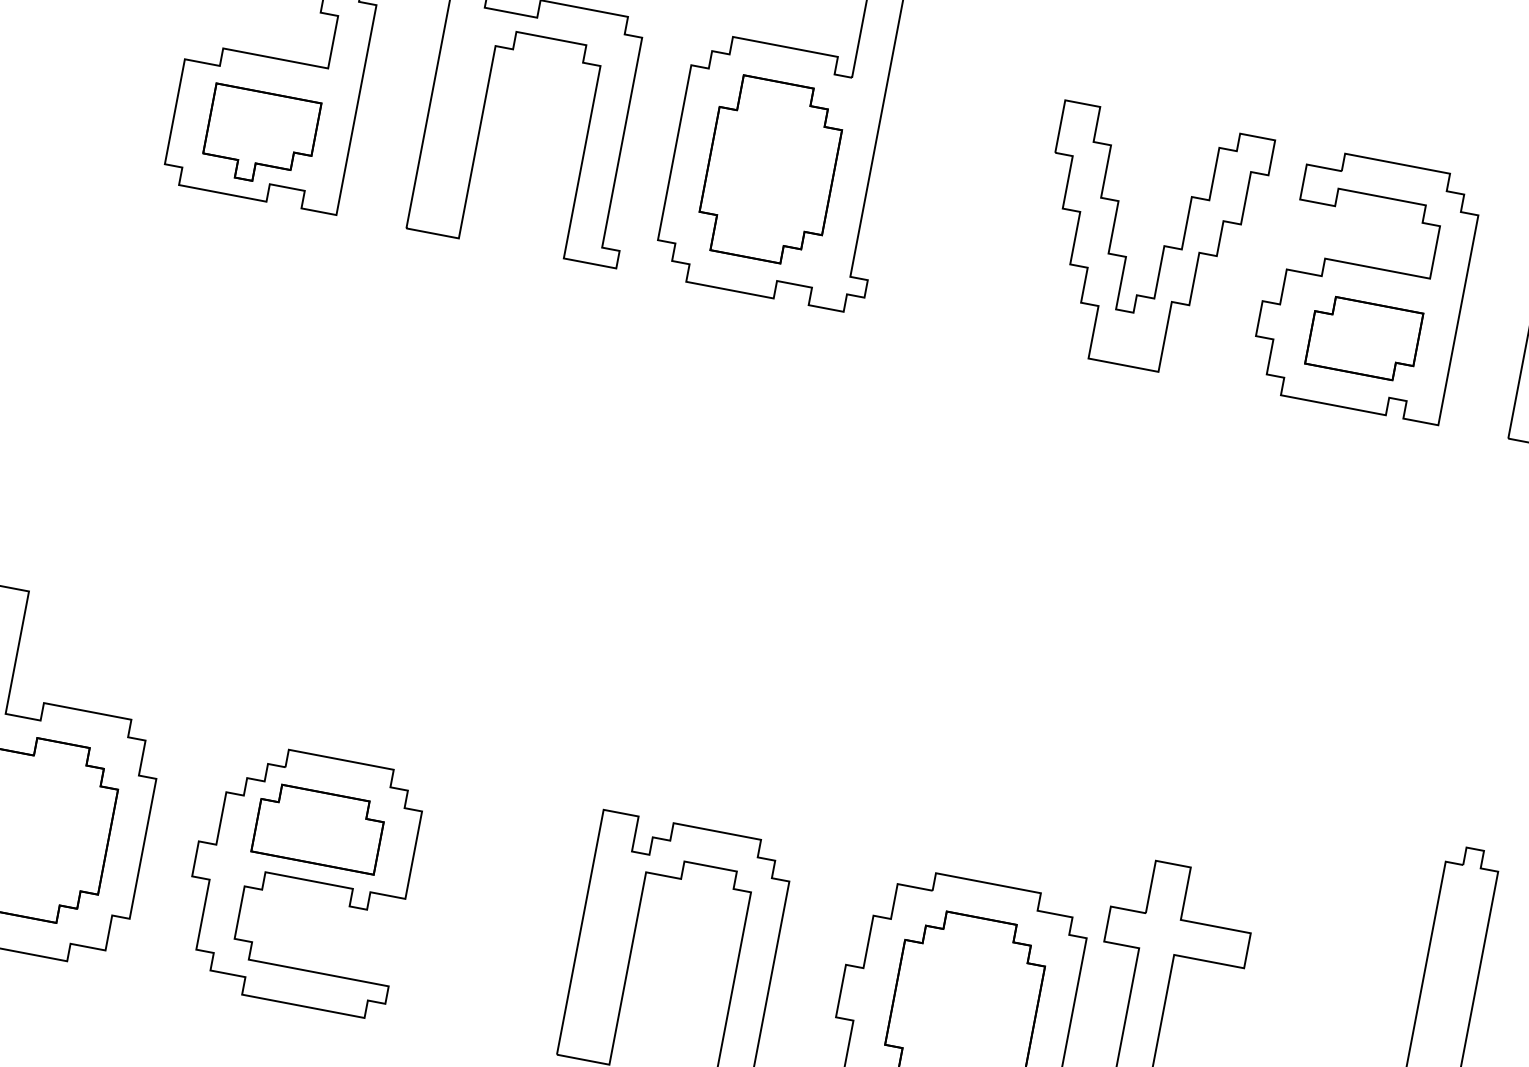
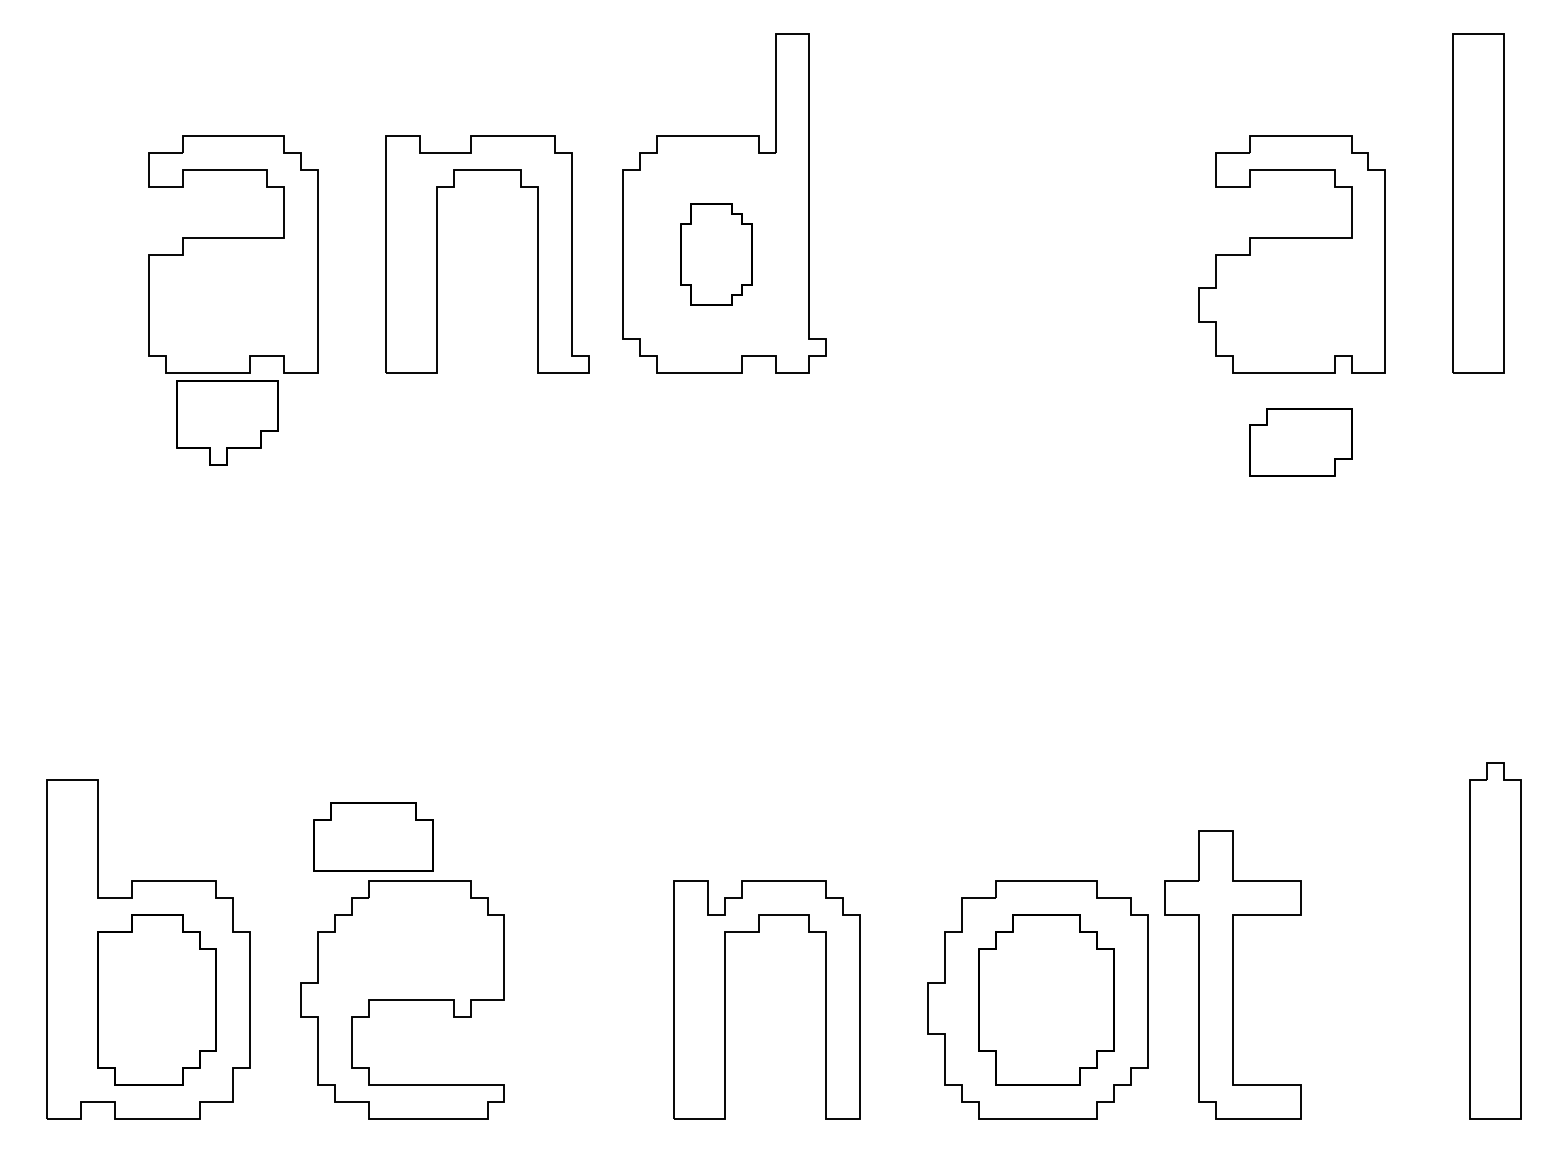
part: (260, 136) -> (227, 422), moved
part: (771, 170) -> (716, 254), size x0.6
part: (1163, 245) -> (1096, 254), removed
part: (1364, 338) -> (1300, 442), moved
part: (319, 827) -> (373, 836), moved

